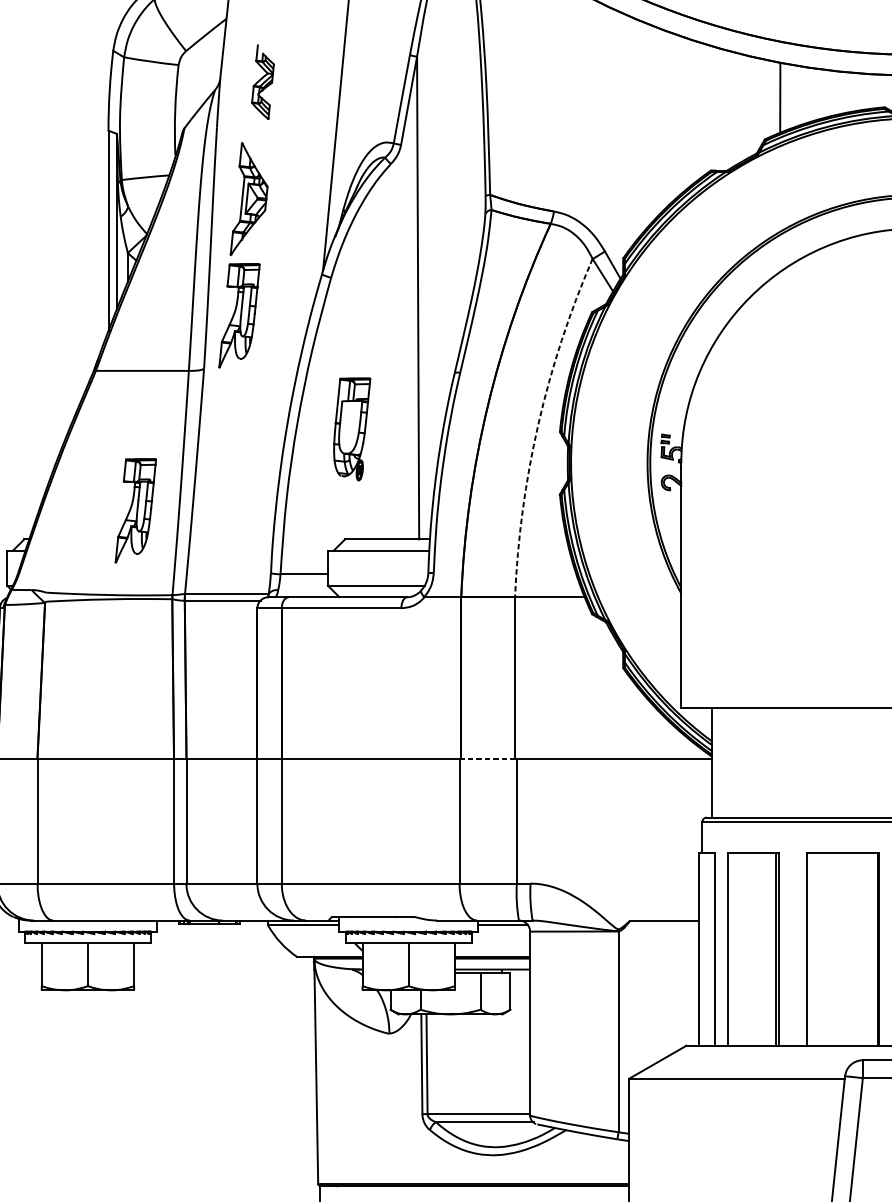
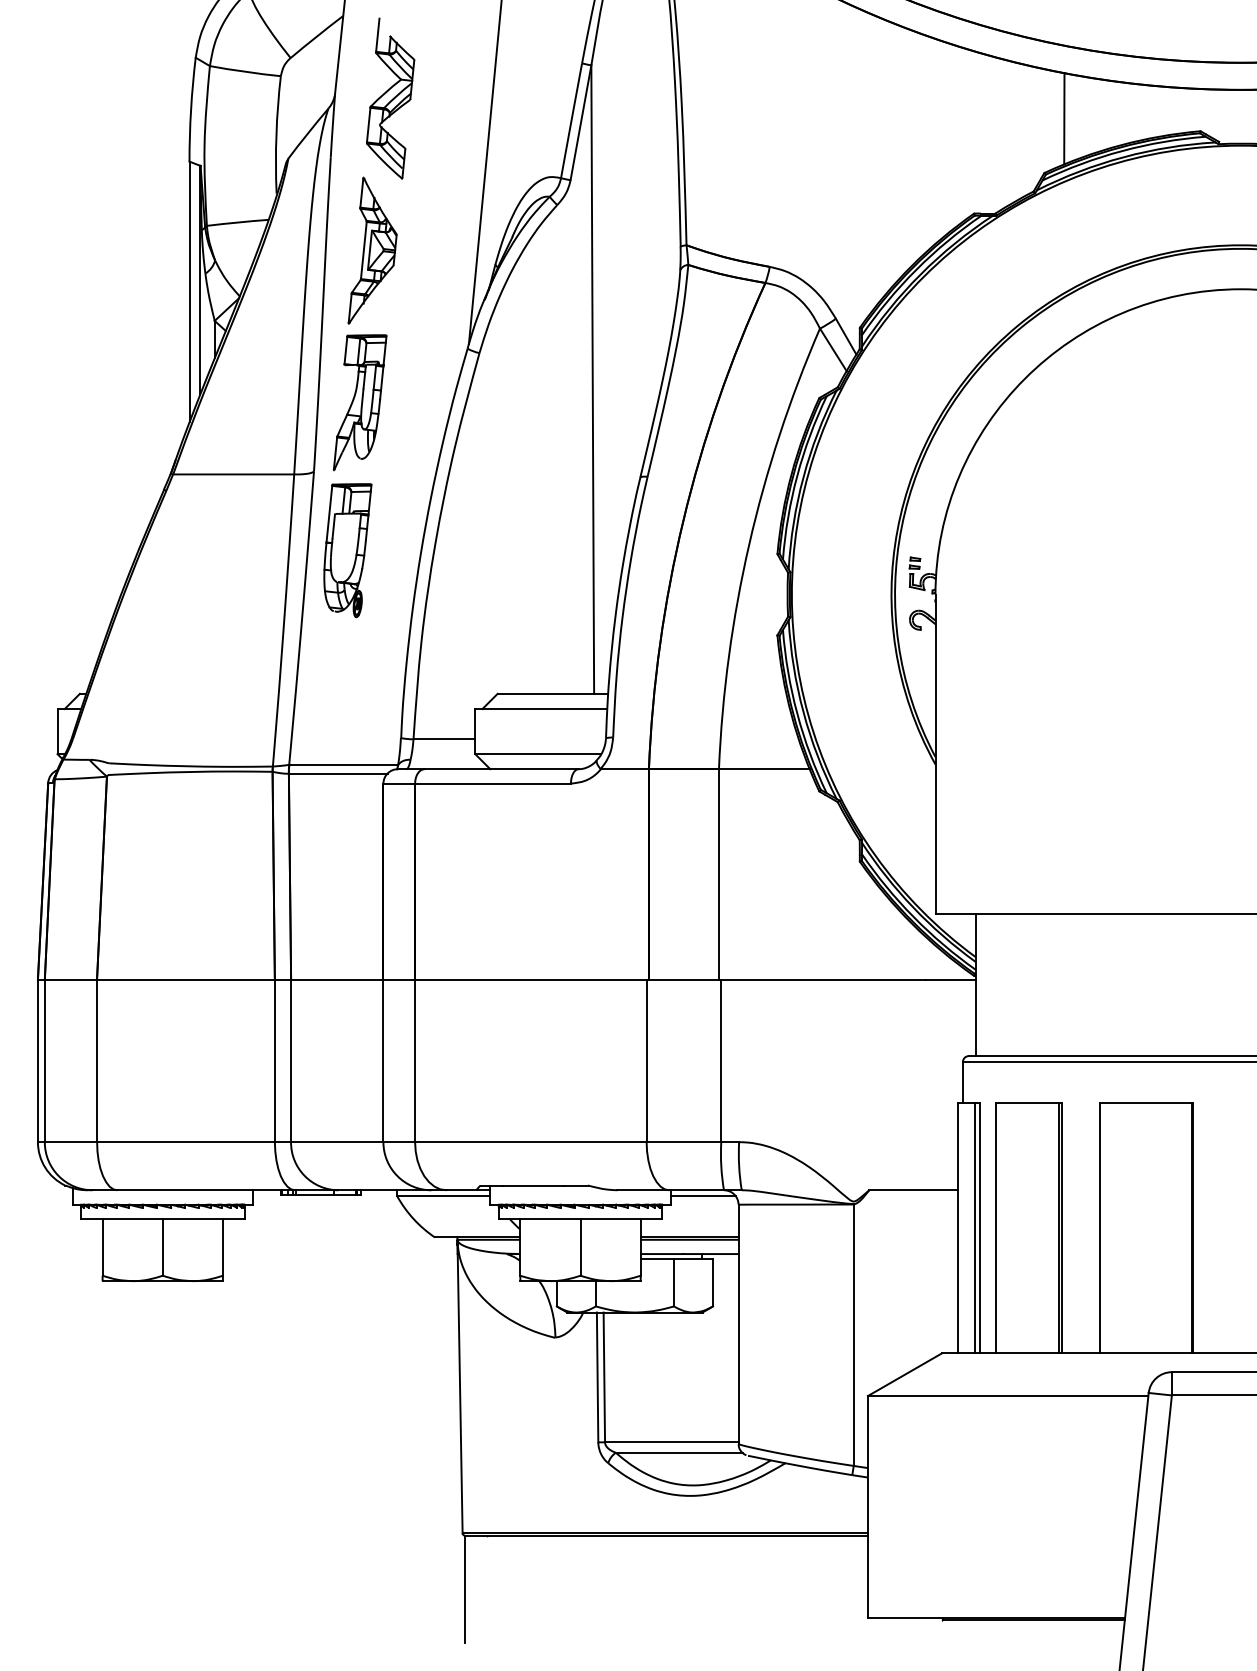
part: (262, 82) -> (390, 98), size x1.67
arc: (538, 424) -> (749, 544), dashed -> solid
part: (351, 429) -> (347, 550), moved
part: (136, 510) -> (225, 656), removed
line: (488, 758) -> (684, 979), dashed -> solid
line: (712, 949) -> (975, 1227), added

